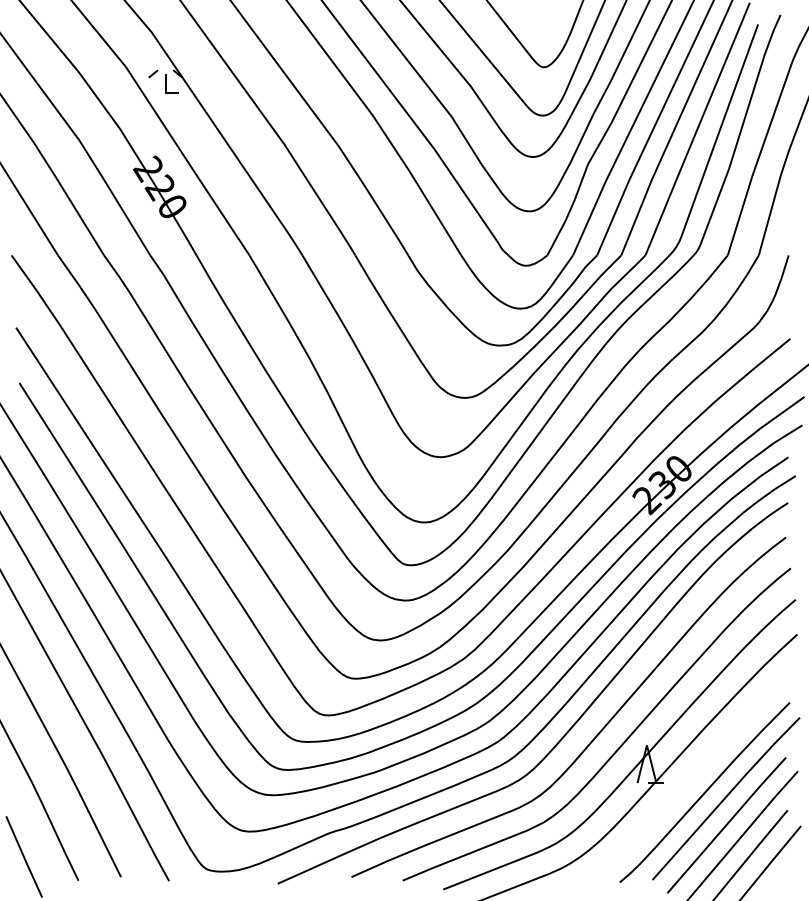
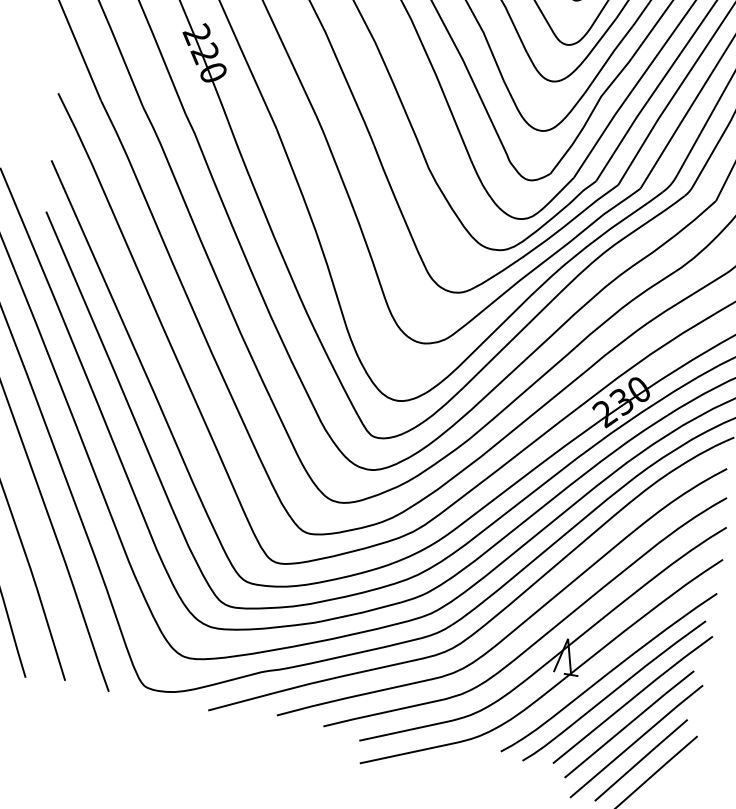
curve: (695, 774) -> (608, 672), added

